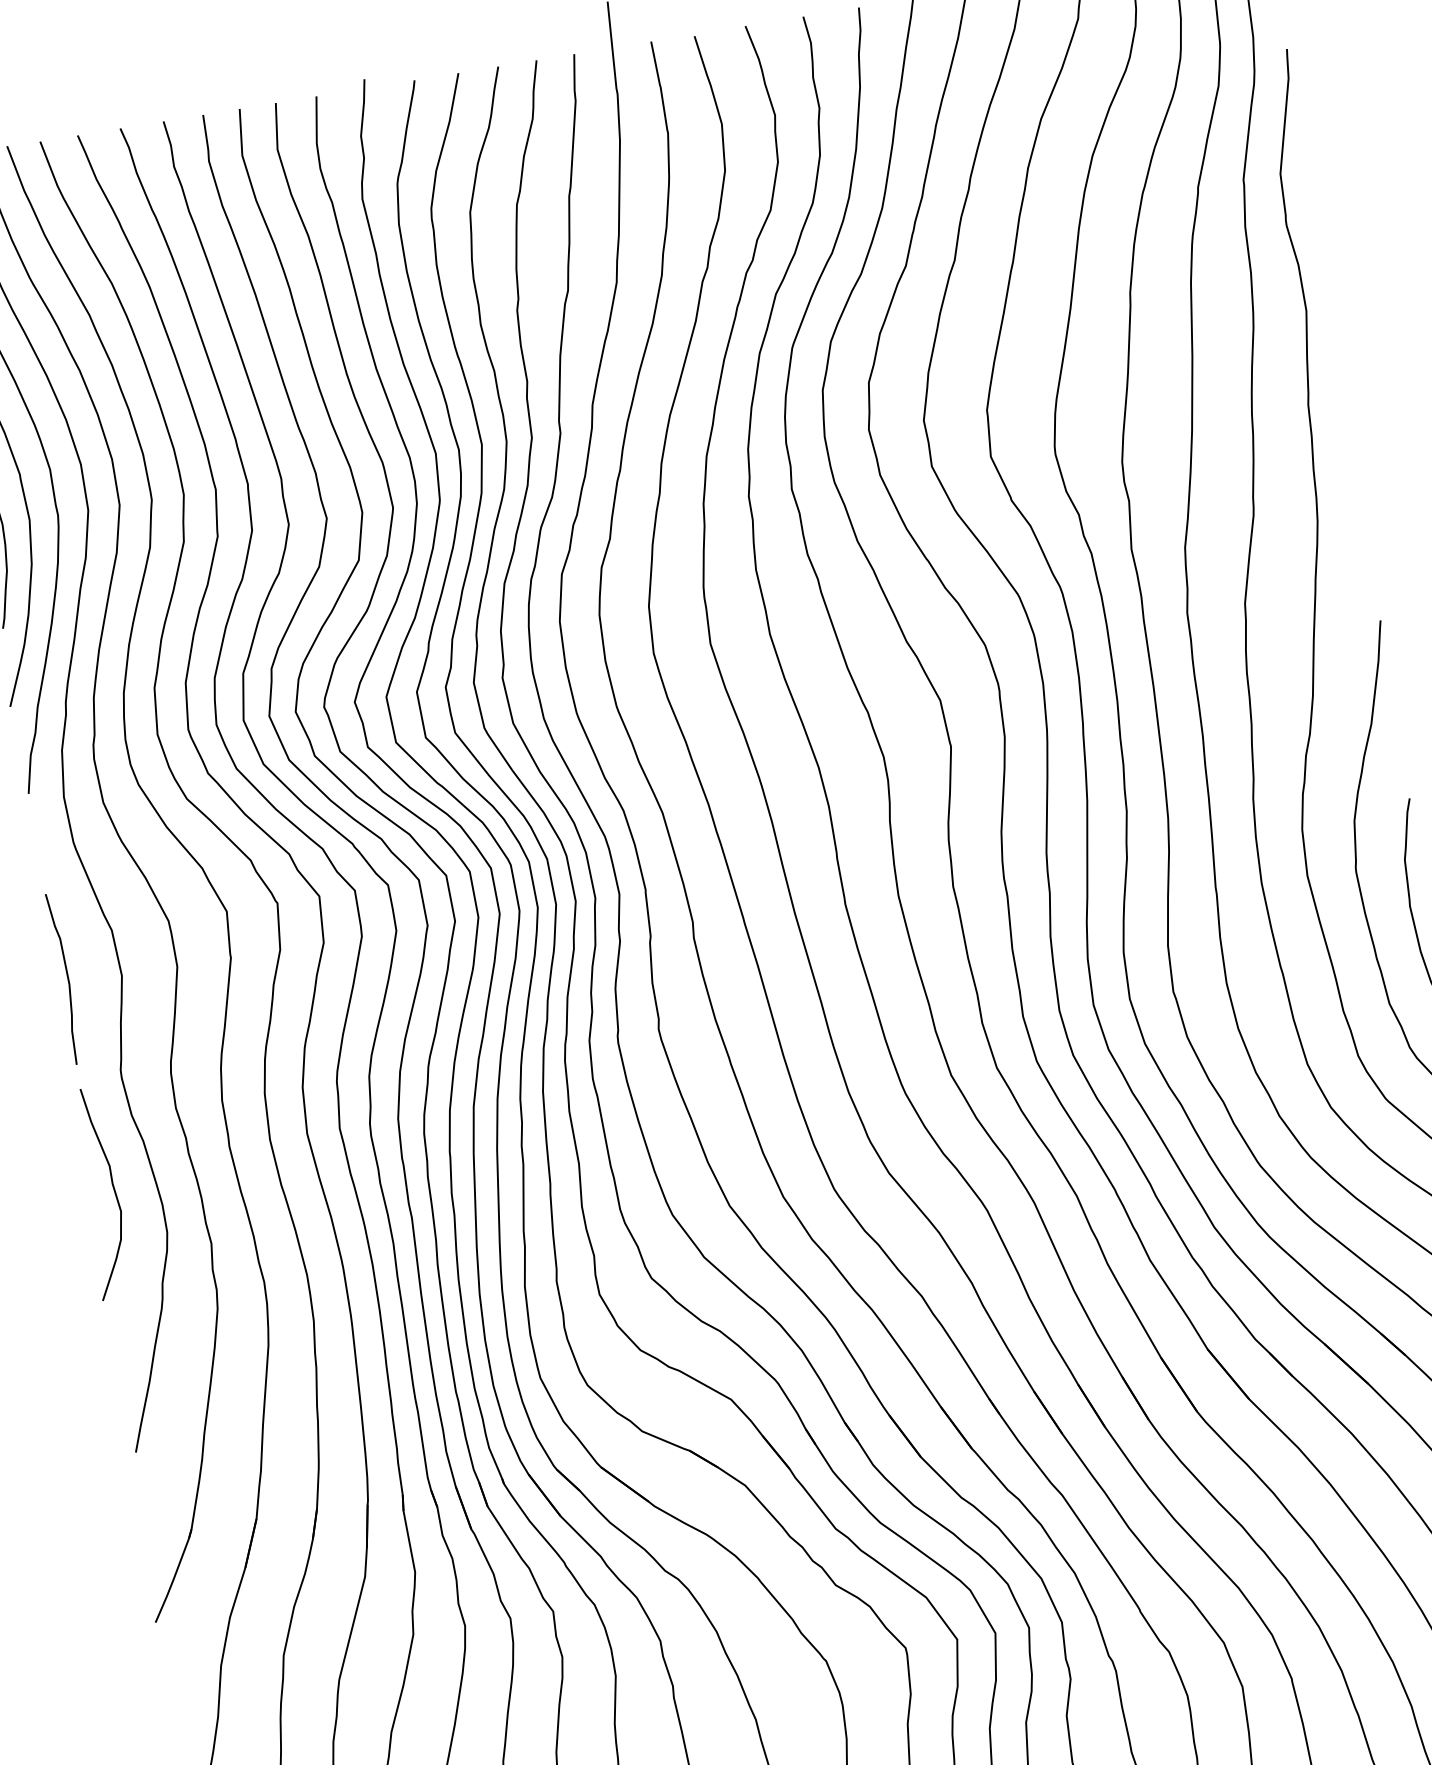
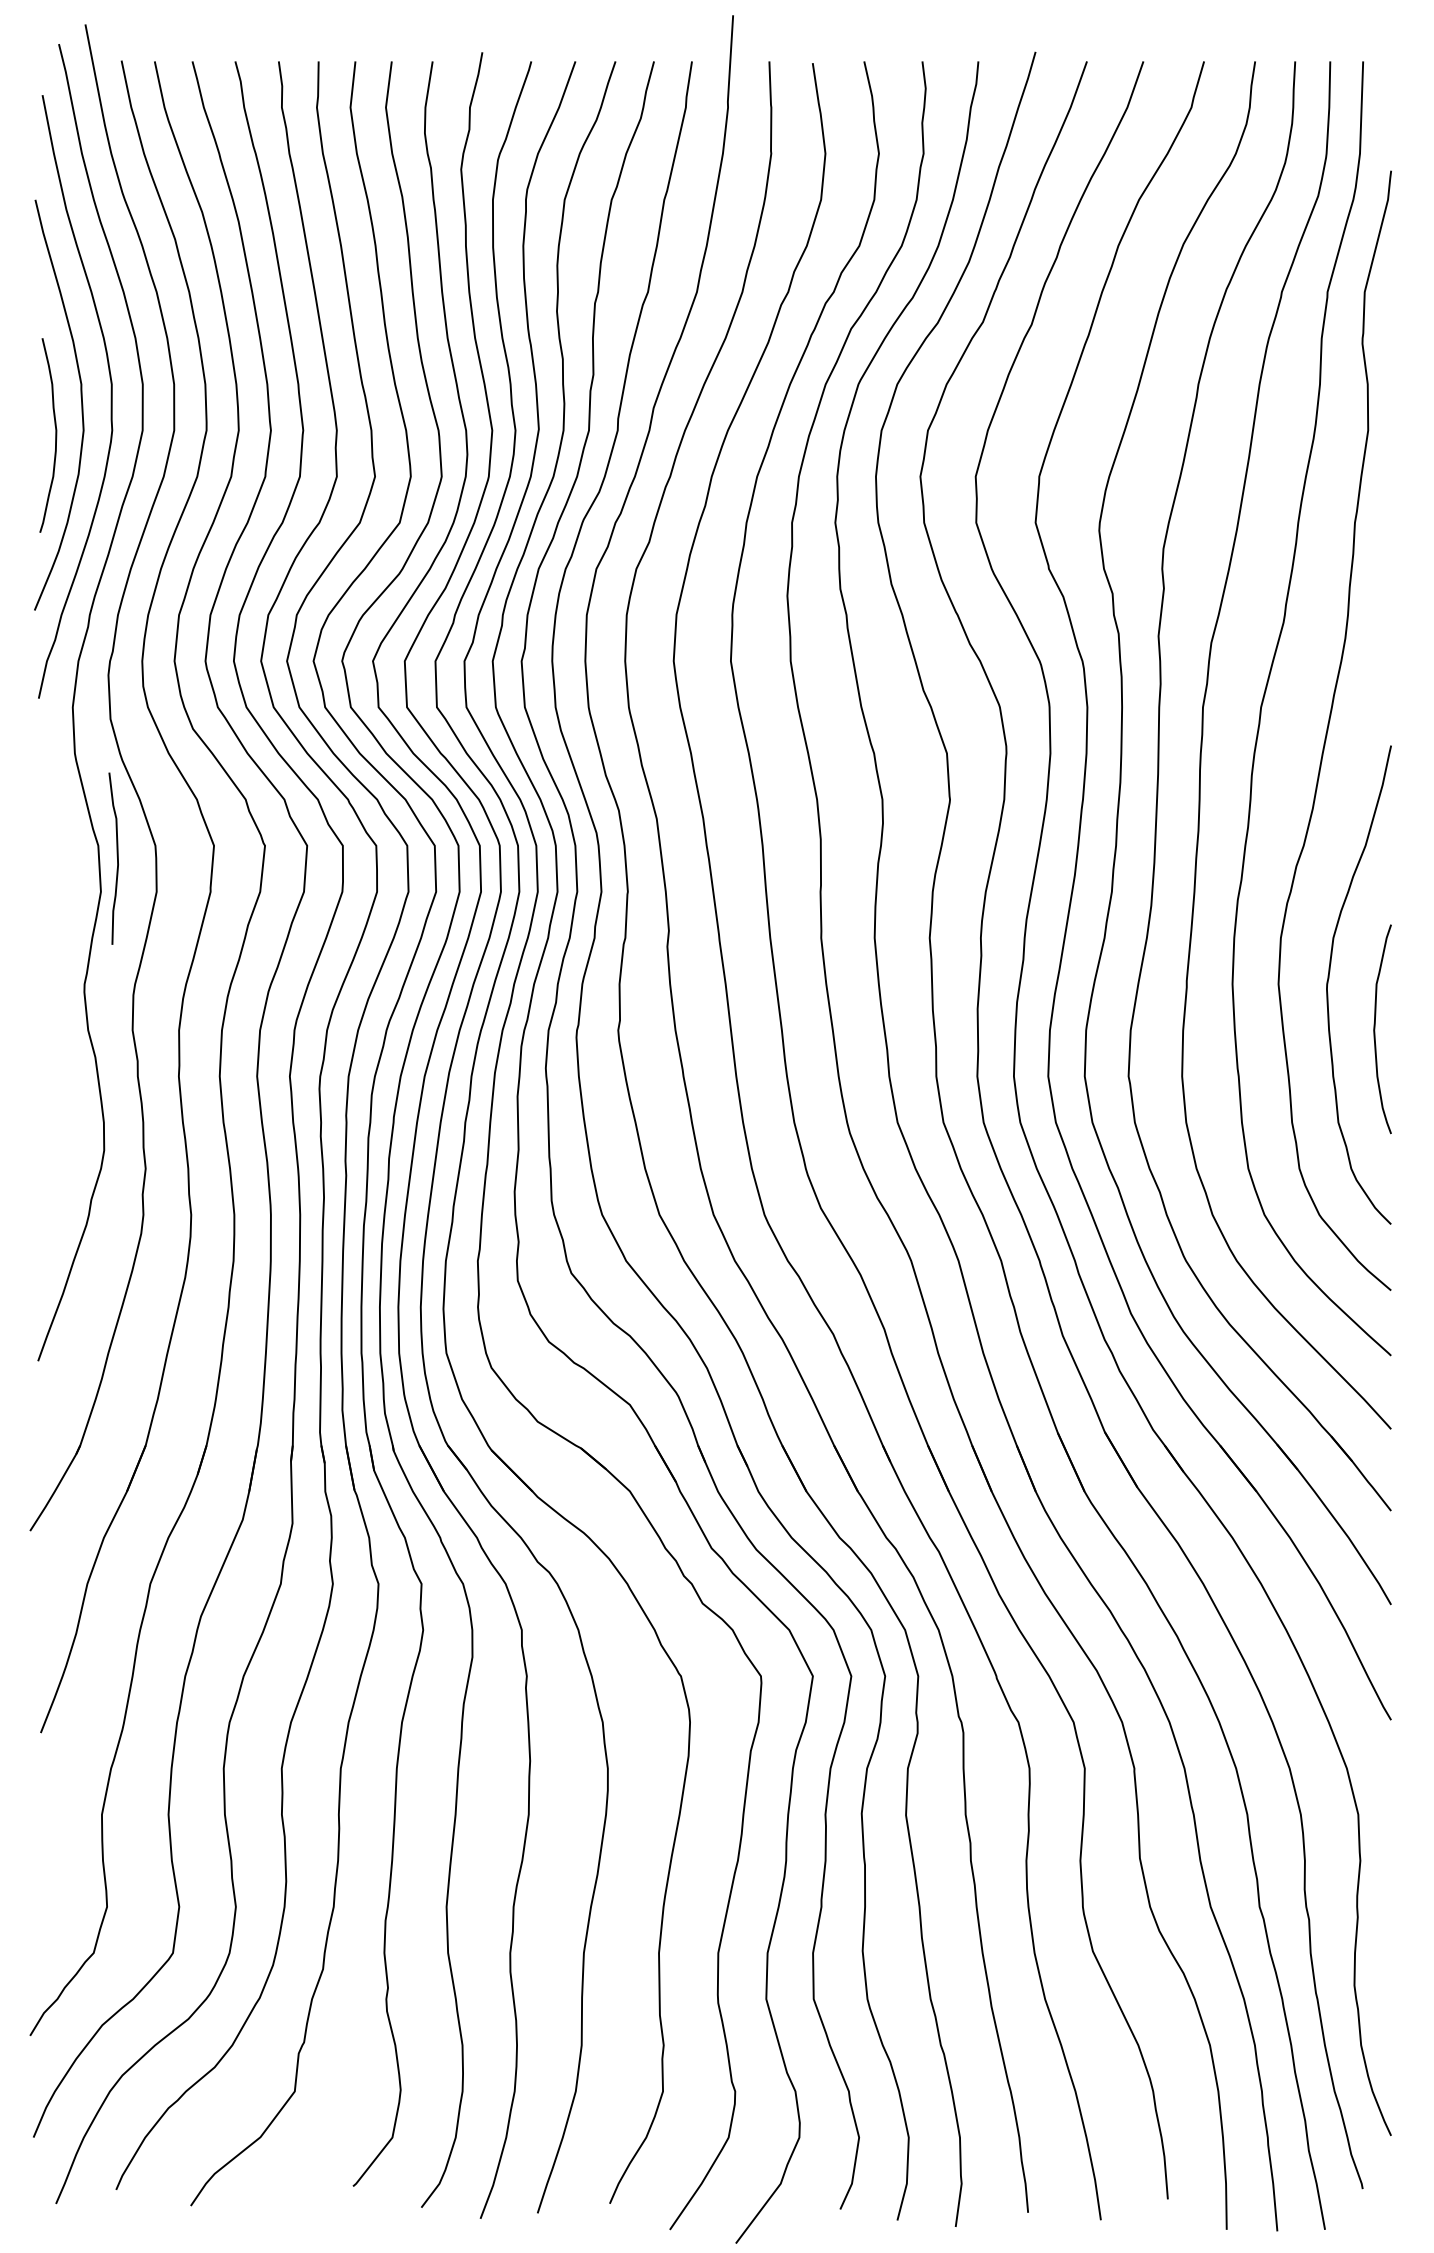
curve: (66, 976) -> (116, 856), moved
curve: (113, 1191) -> (58, 1101), removed

